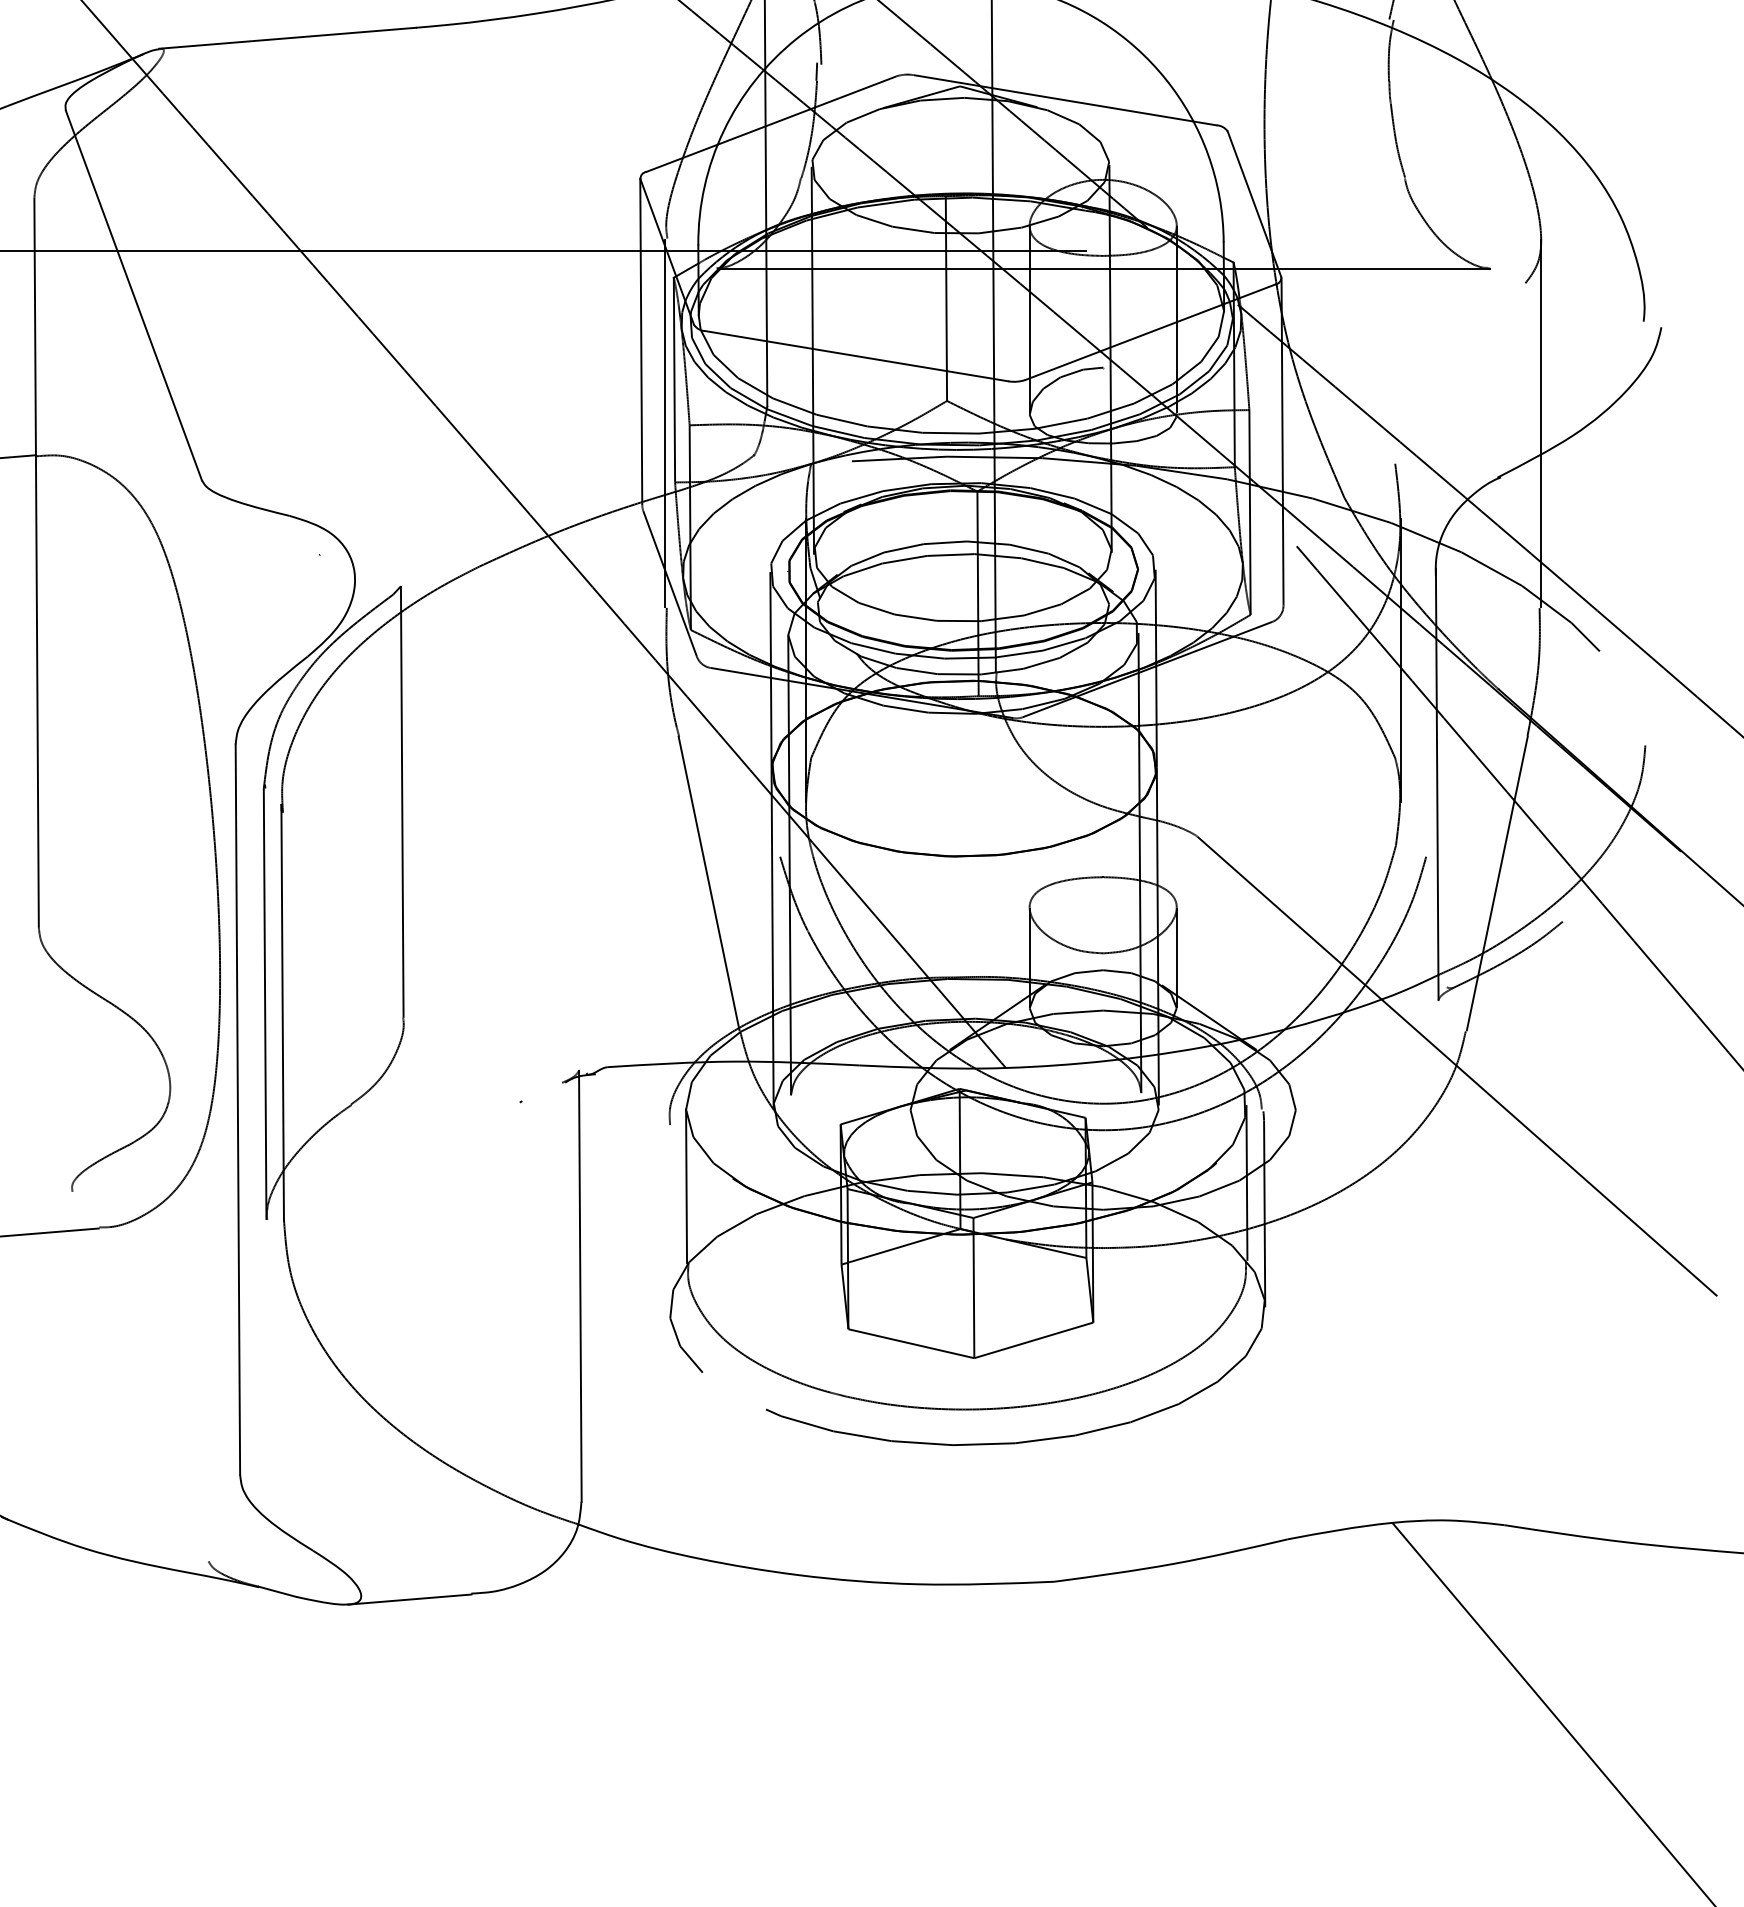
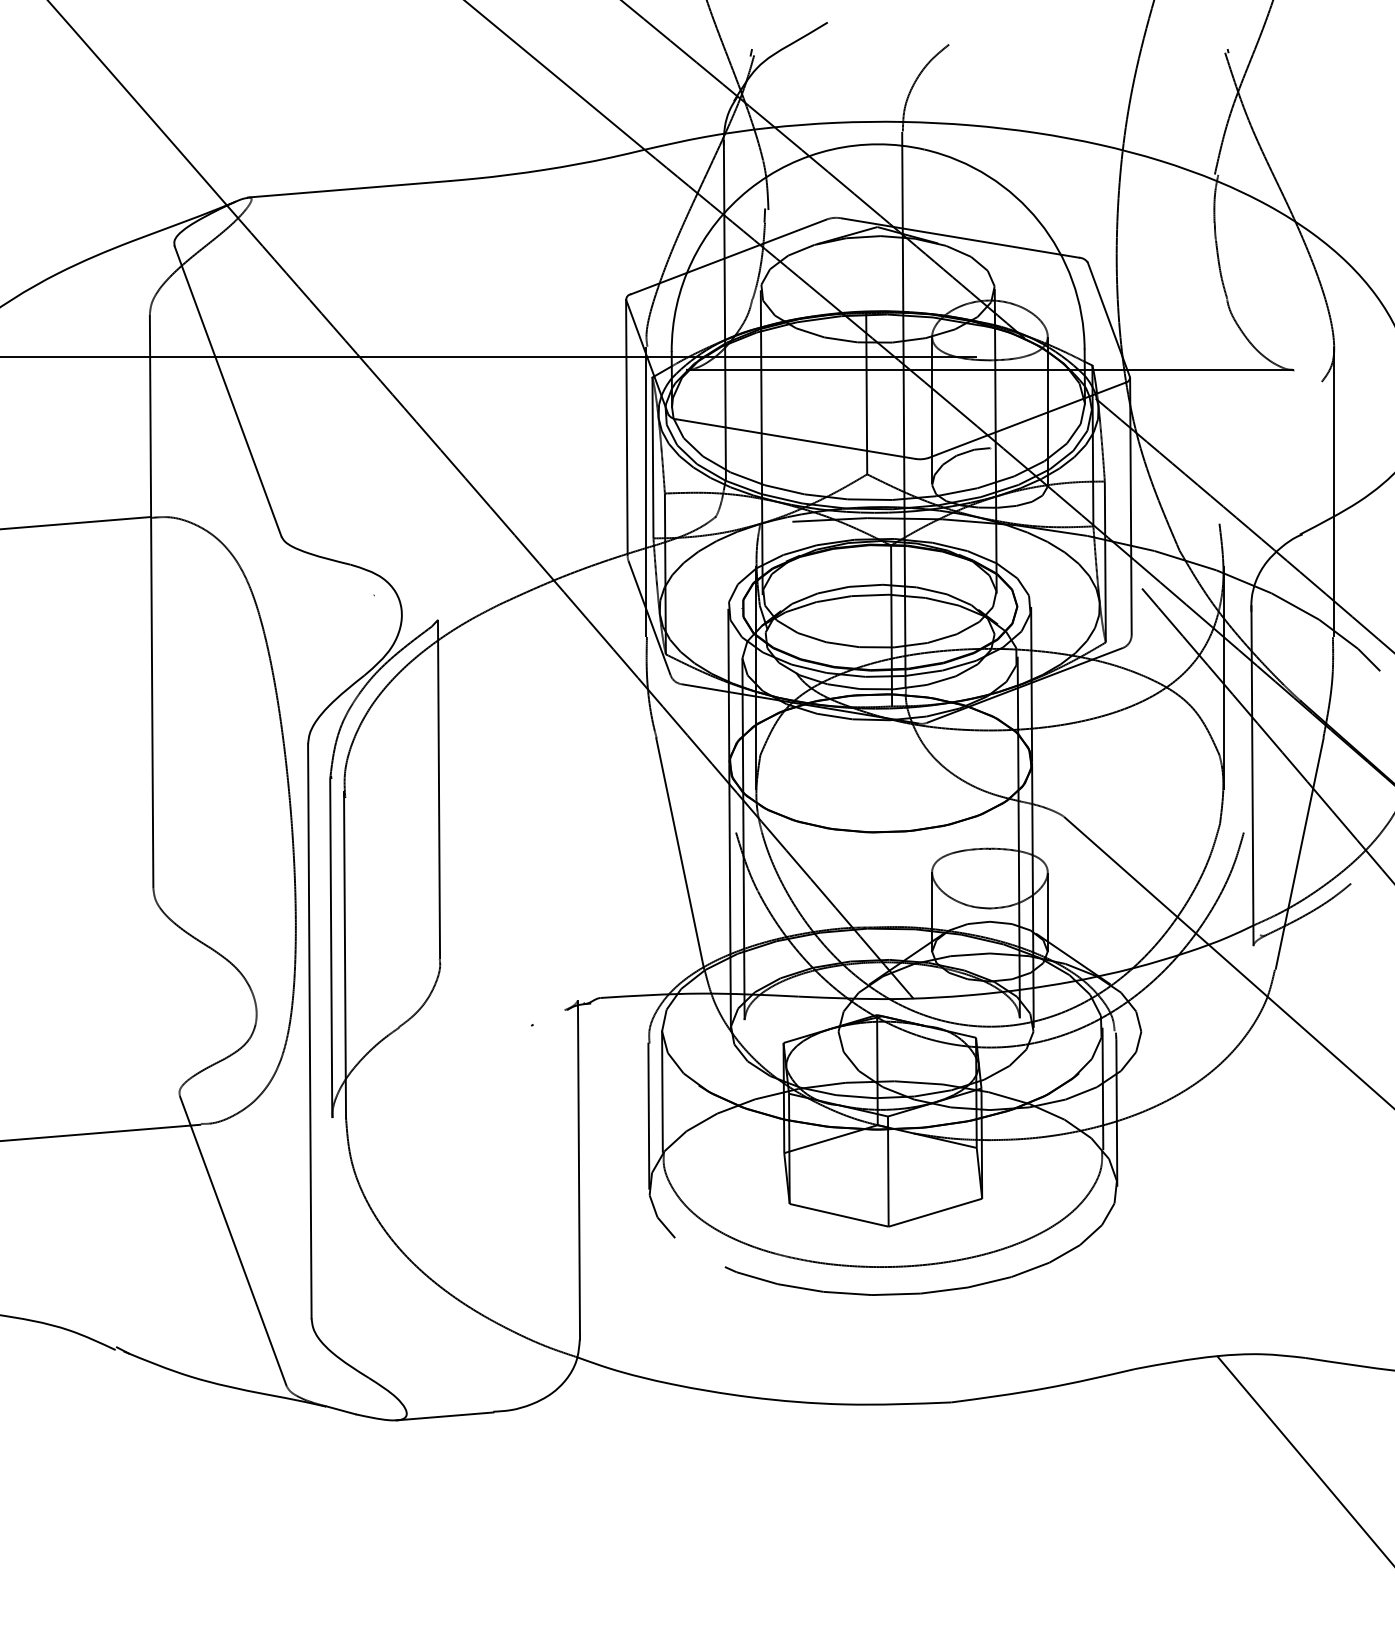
line: (668, 1216) -> (648, 1115), added
line: (139, 1377) -> (232, 1241), added

